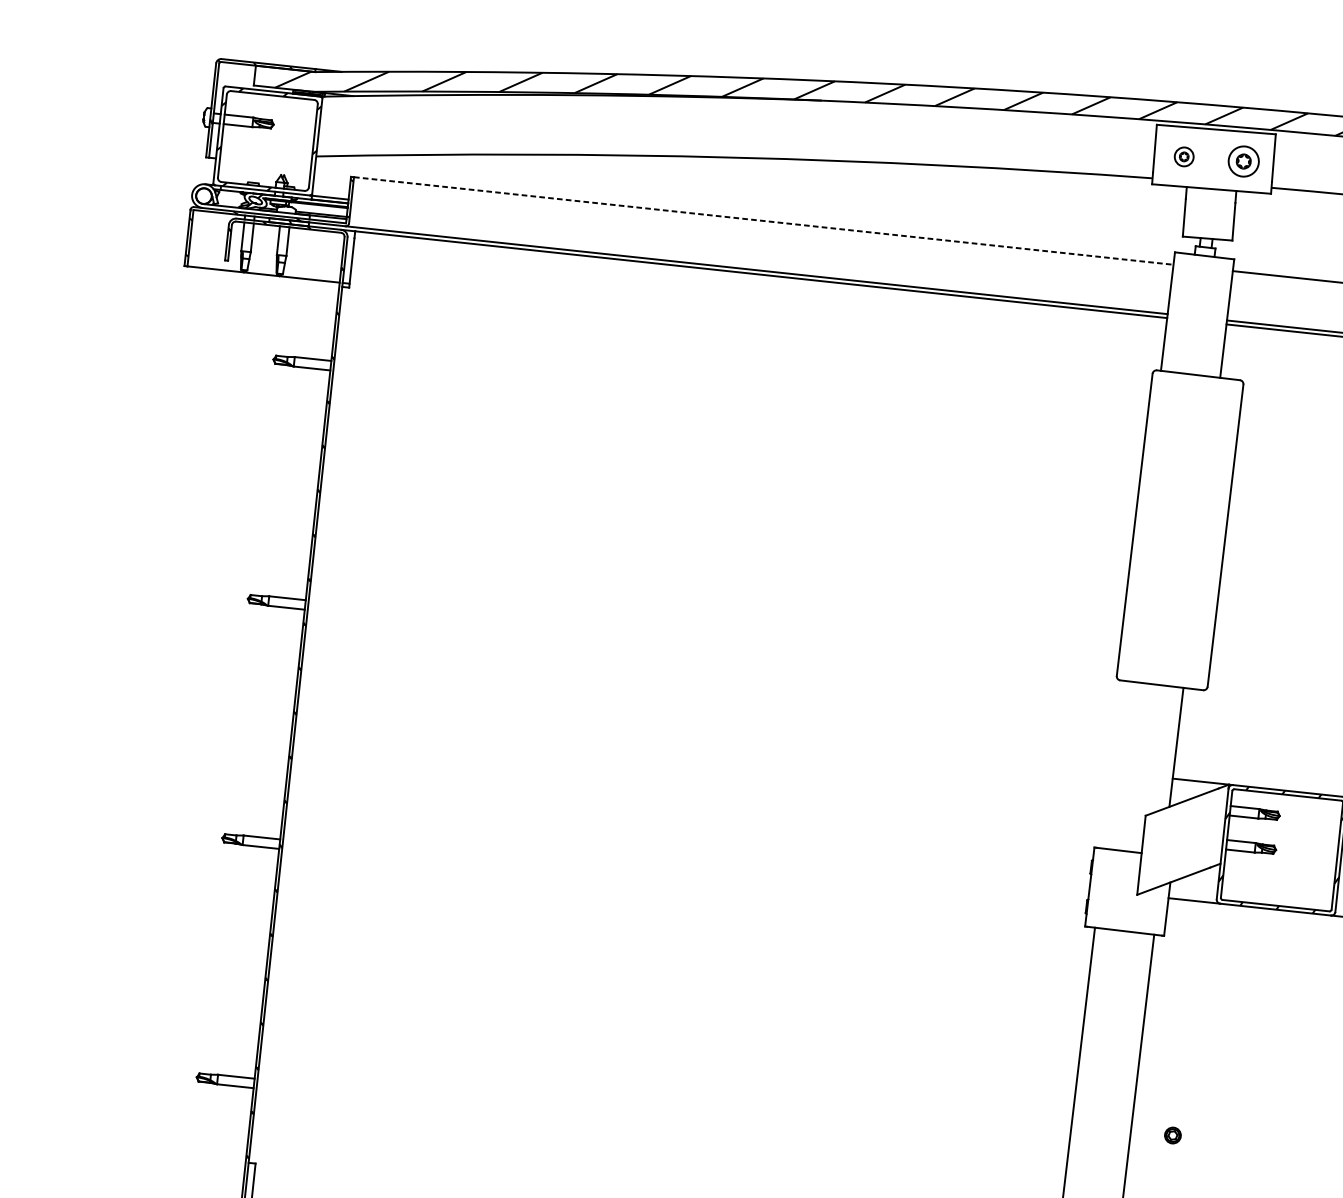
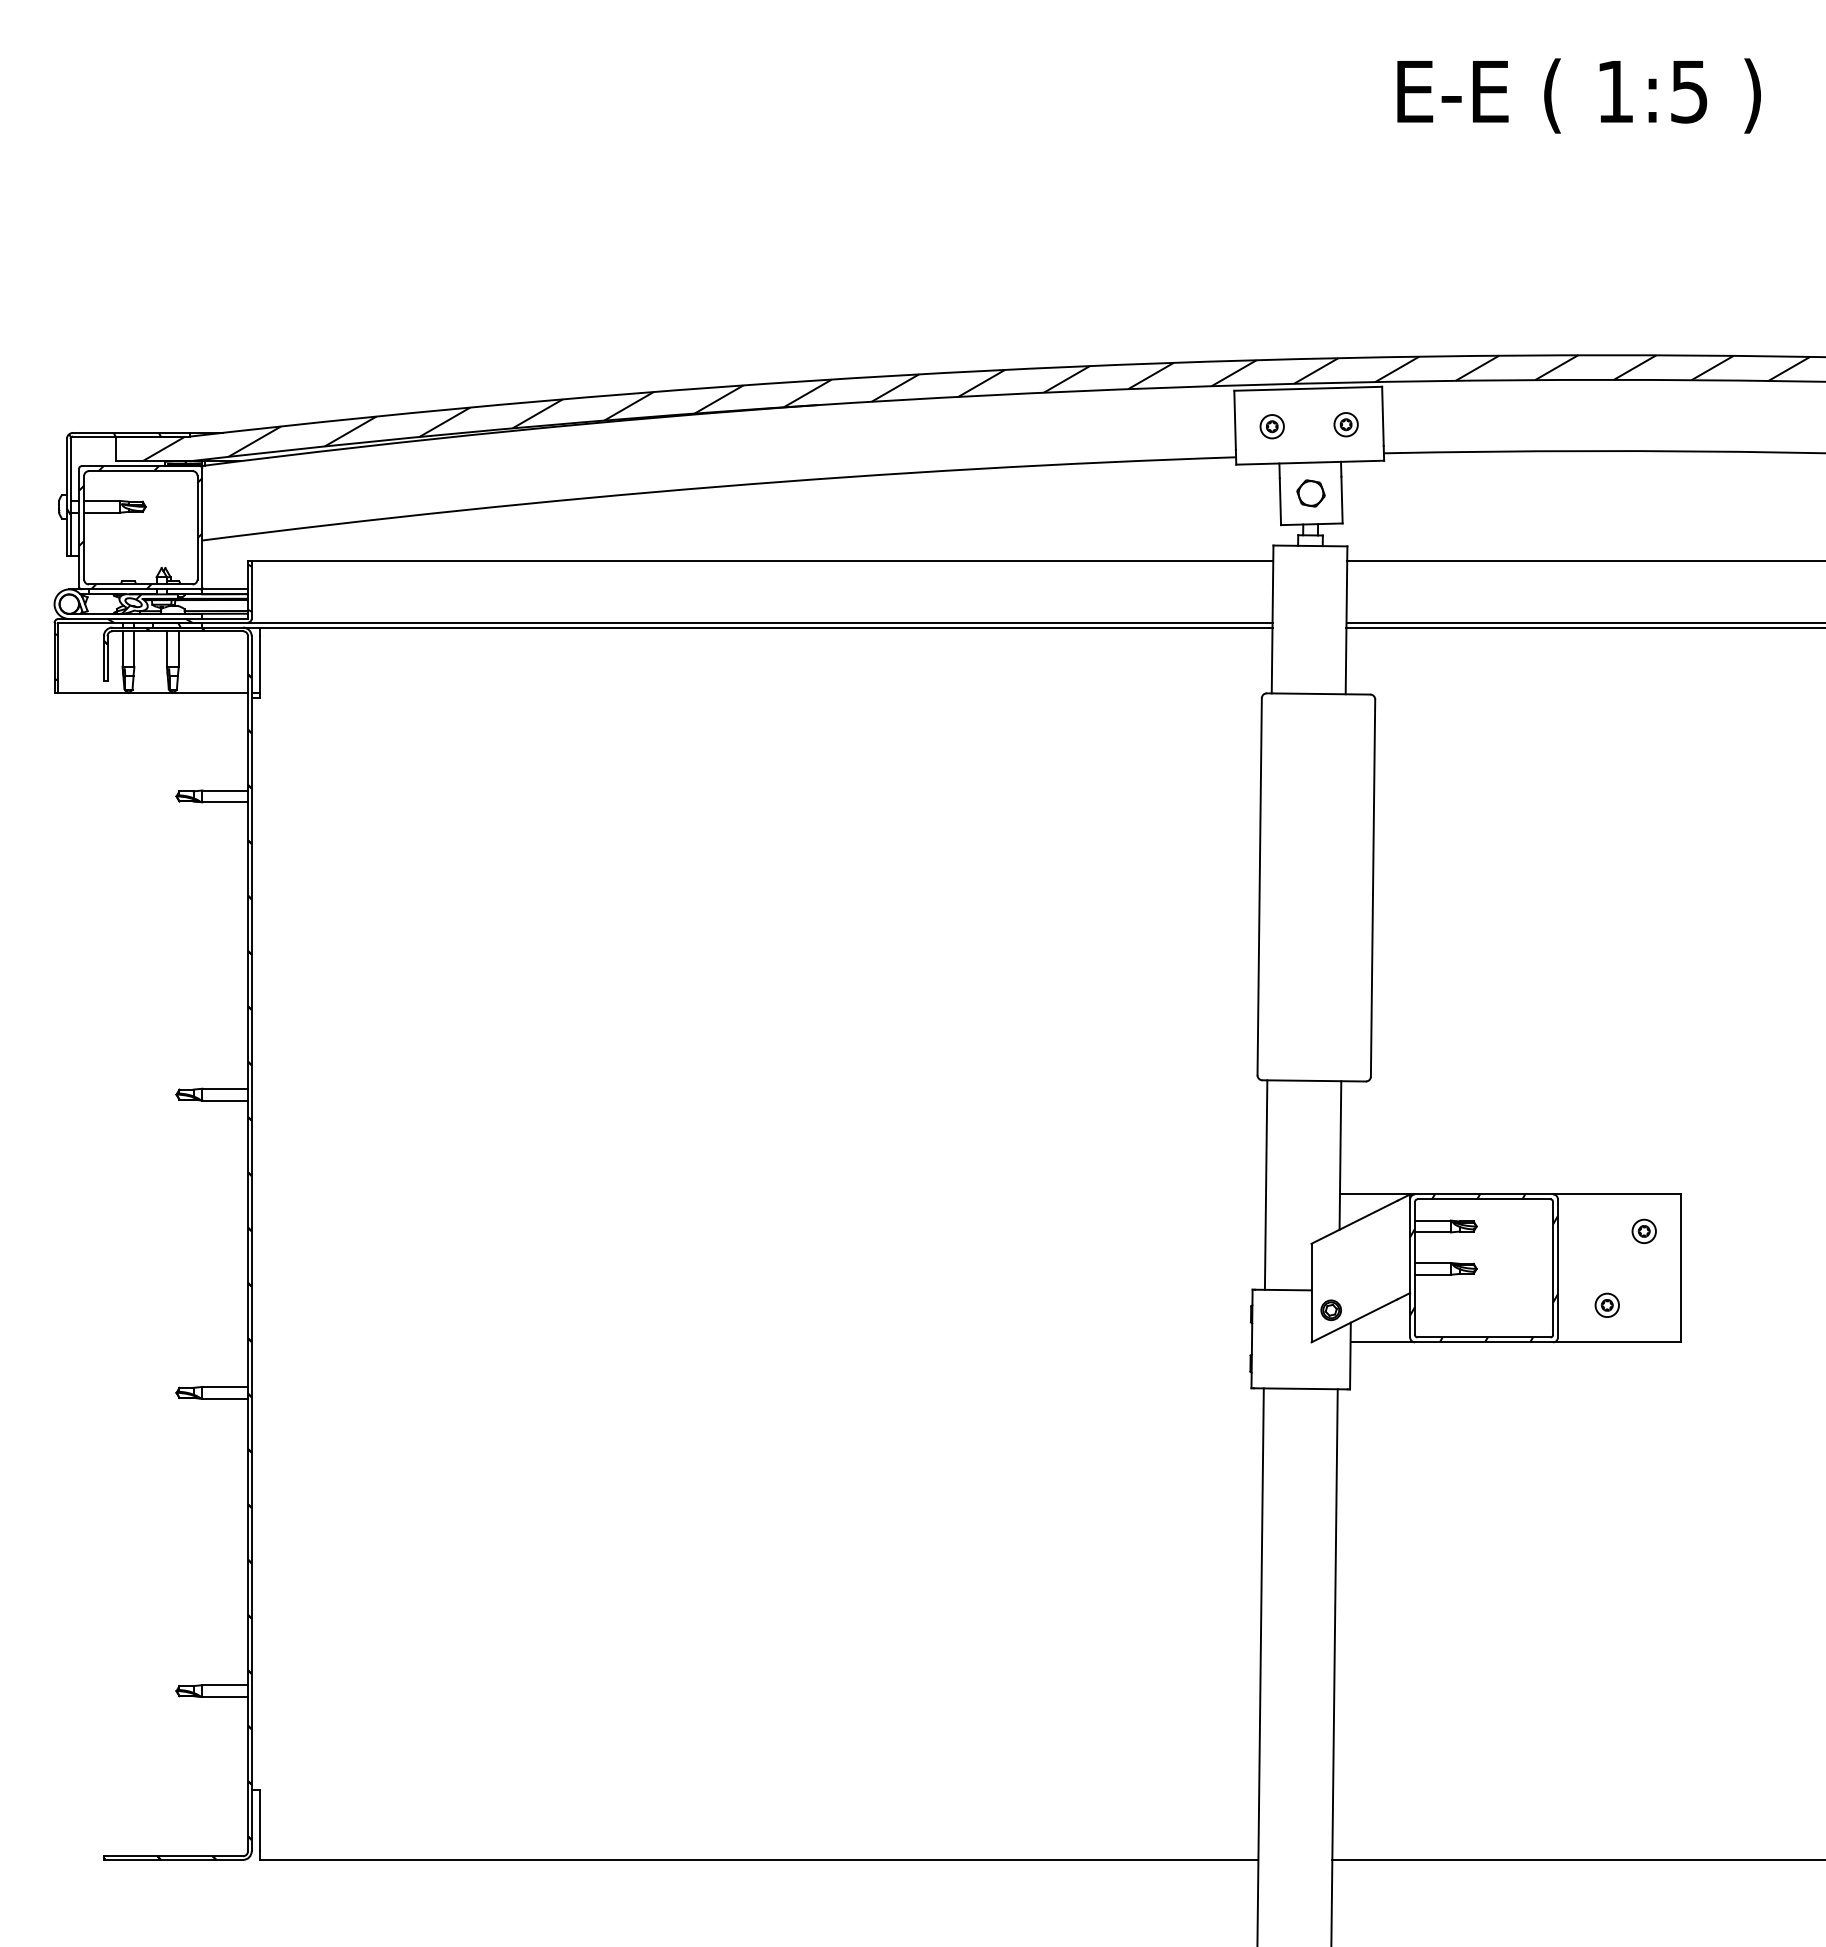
part: (1243, 161) -> (1345, 424), size x0.62
part: (1209, 213) -> (1310, 493), added
line: (763, 221) -> (762, 561), dashed -> solid
line: (1113, 764) -> (1265, 1184), added
part: (1172, 1135) -> (1330, 1310), moved

